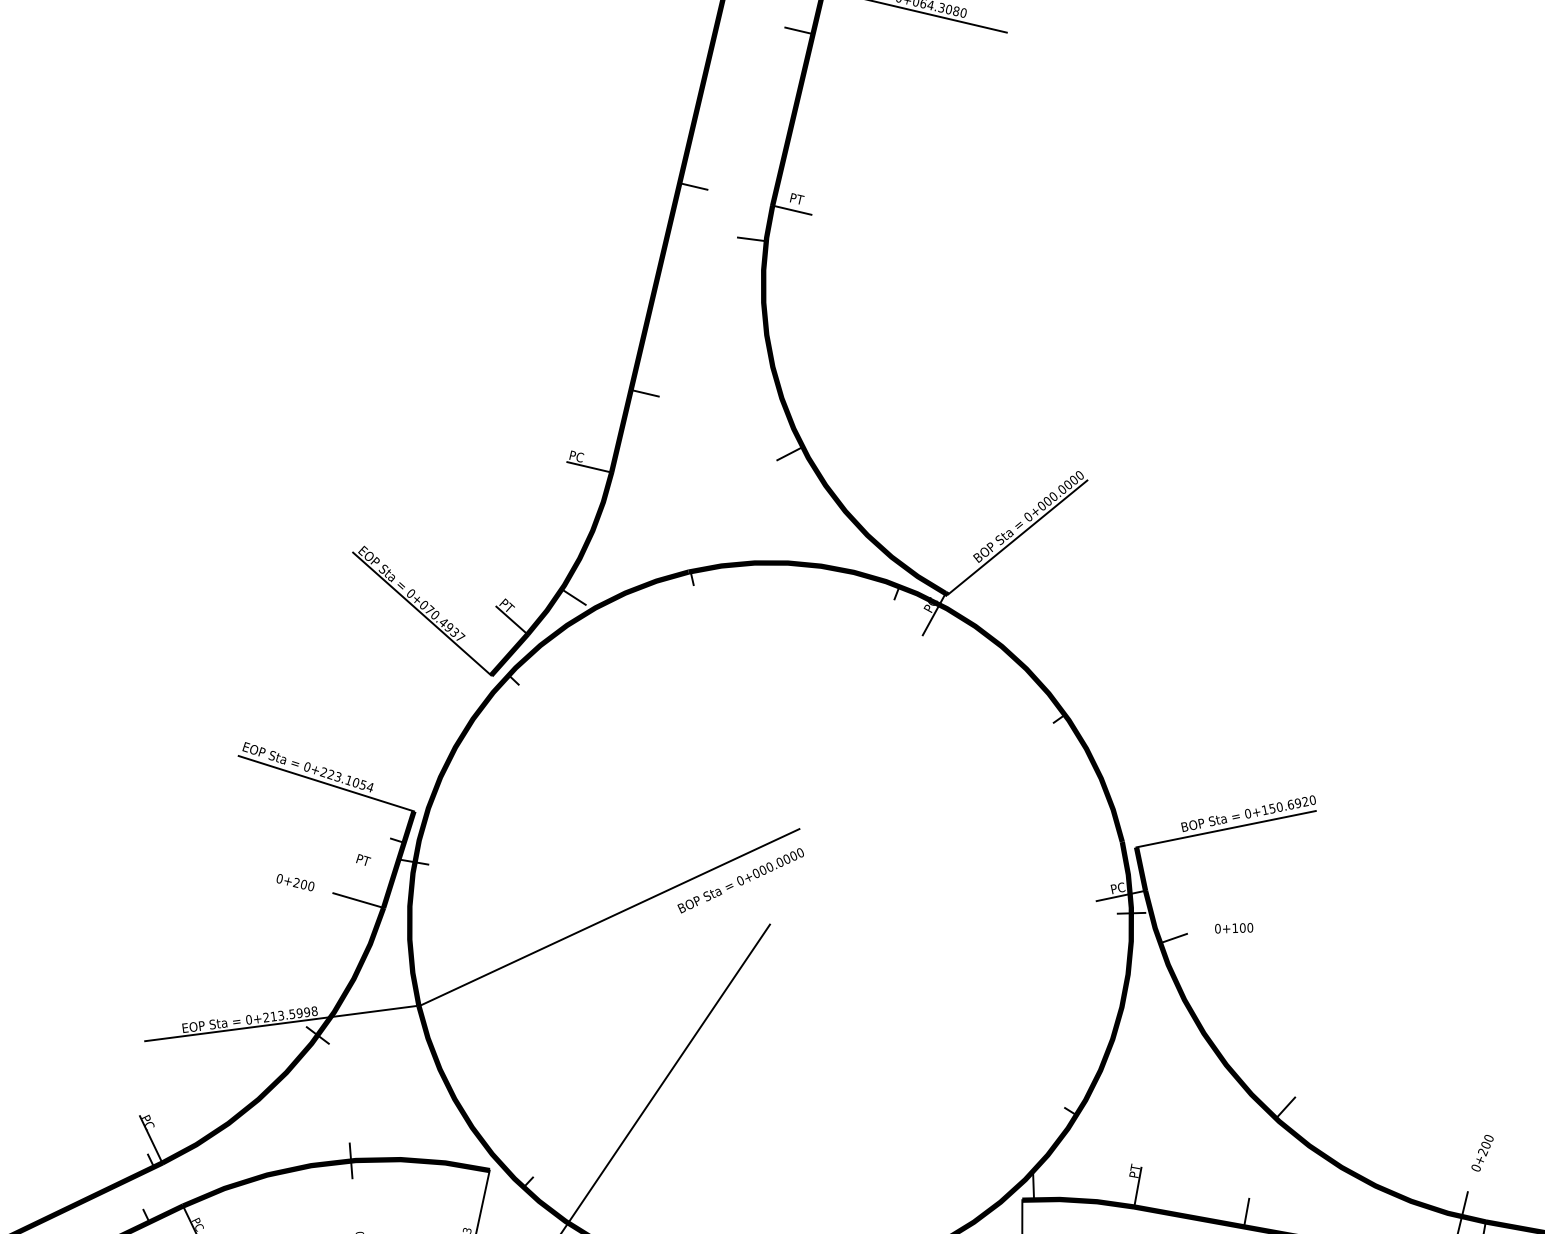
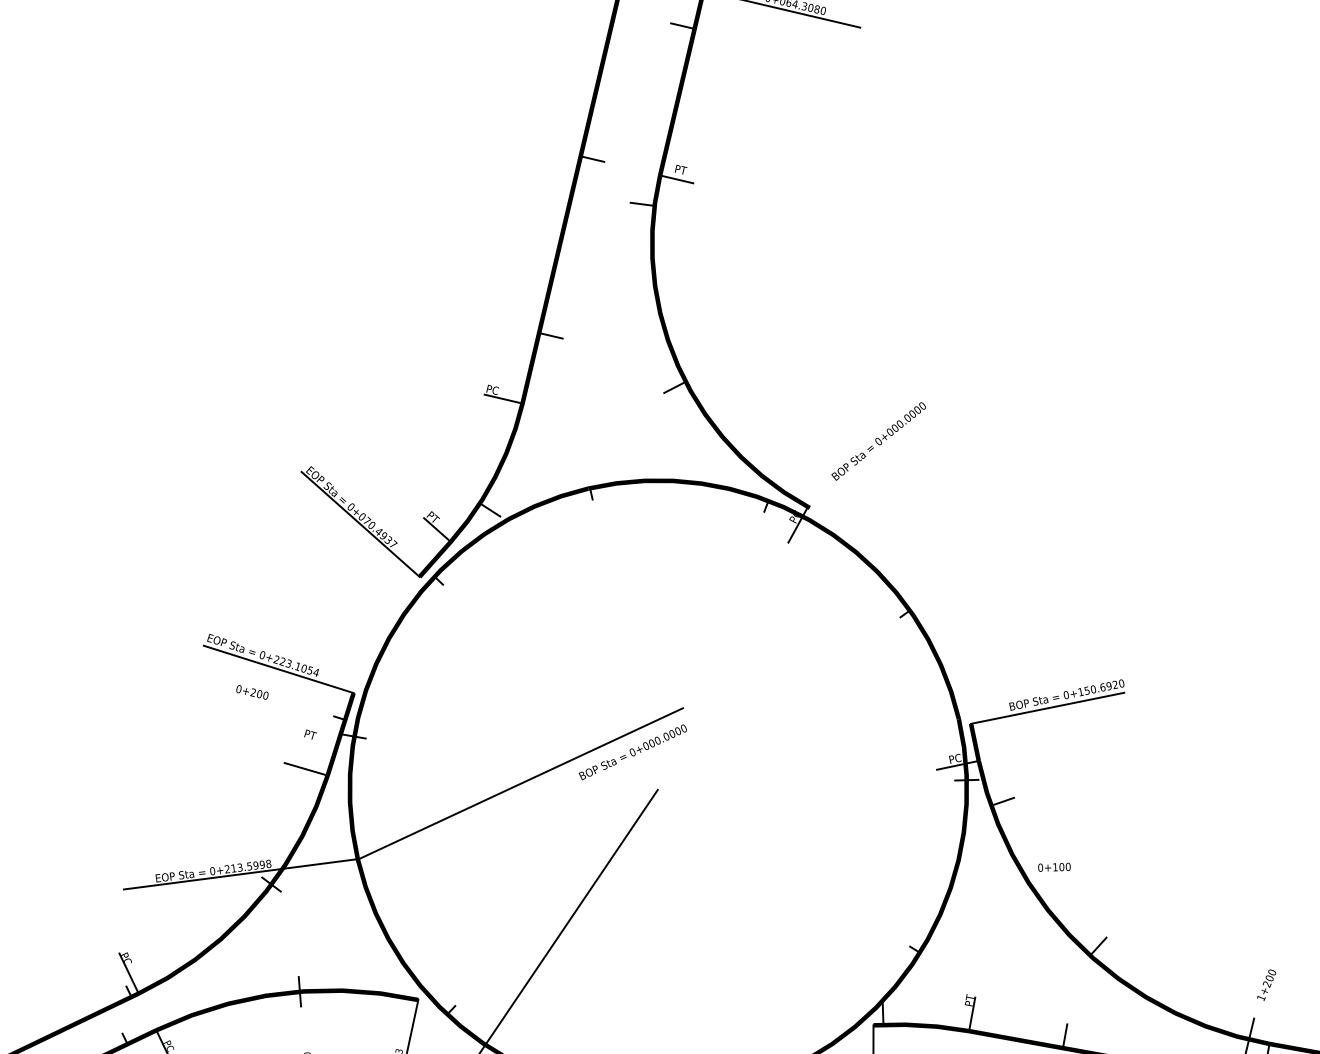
line: (1017, 537) -> (869, 459), removed
text: (295, 882) -> (252, 692), moved
text: (1234, 928) -> (1054, 867), moved
text: (1476, 1167) -> (1261, 997), 0+200 -> 1+200

